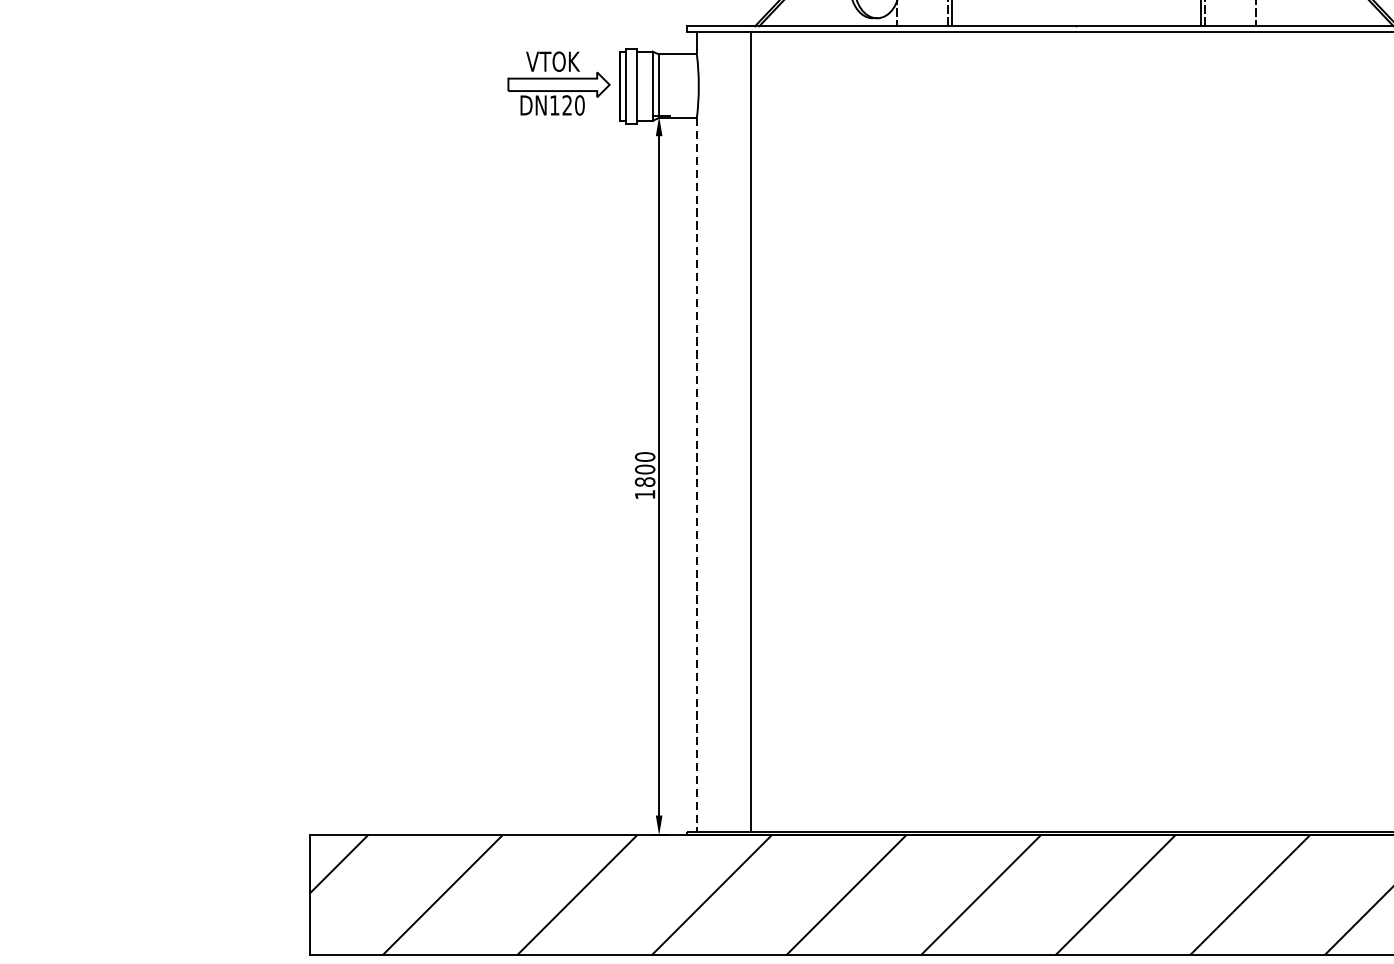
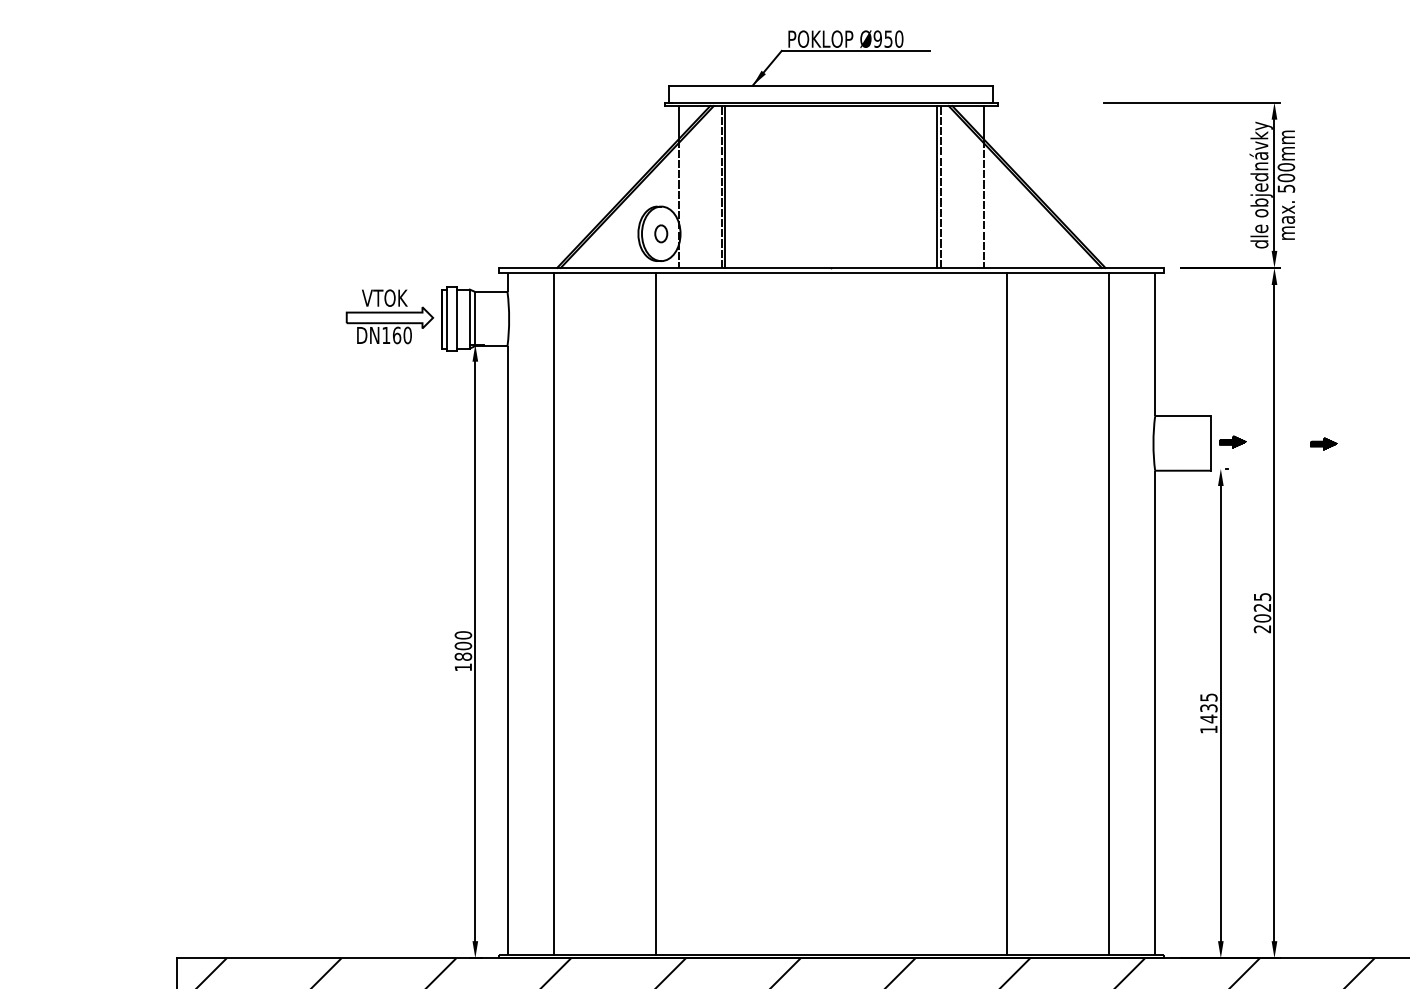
text: (566, 105) -> (396, 335), DN120 -> DN160
line: (871, 431) -> (656, 613), added
line: (1281, 431) -> (1006, 613), added
line: (696, 475) -> (507, 651), dashed -> solid

